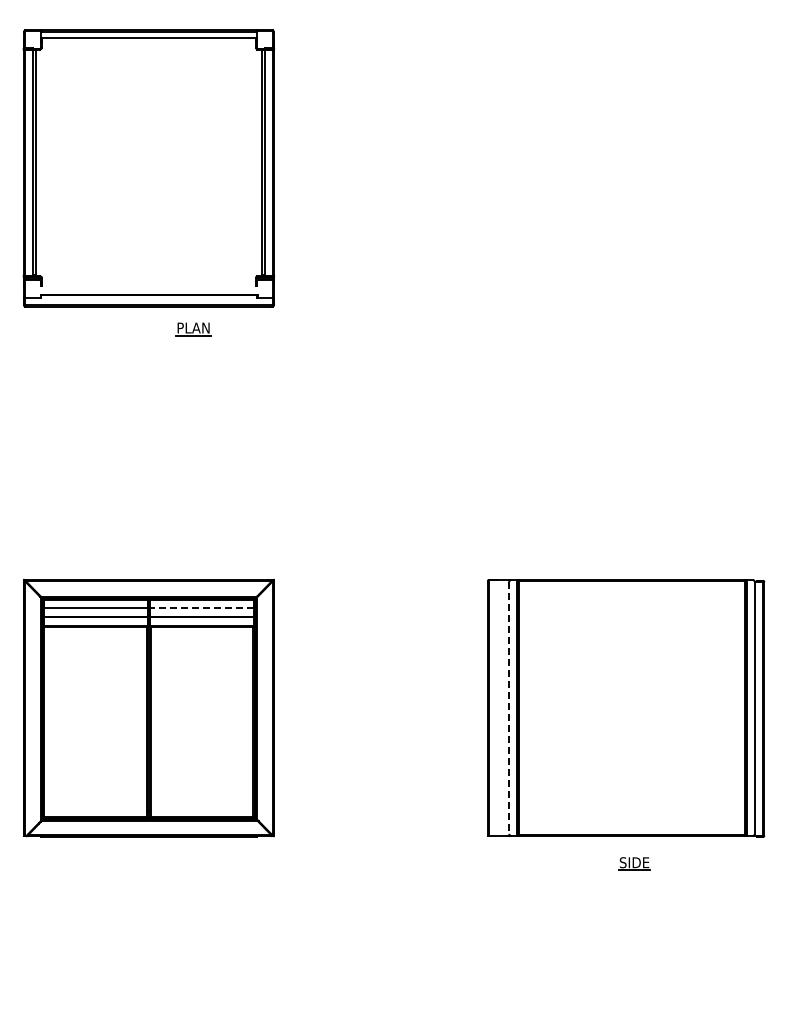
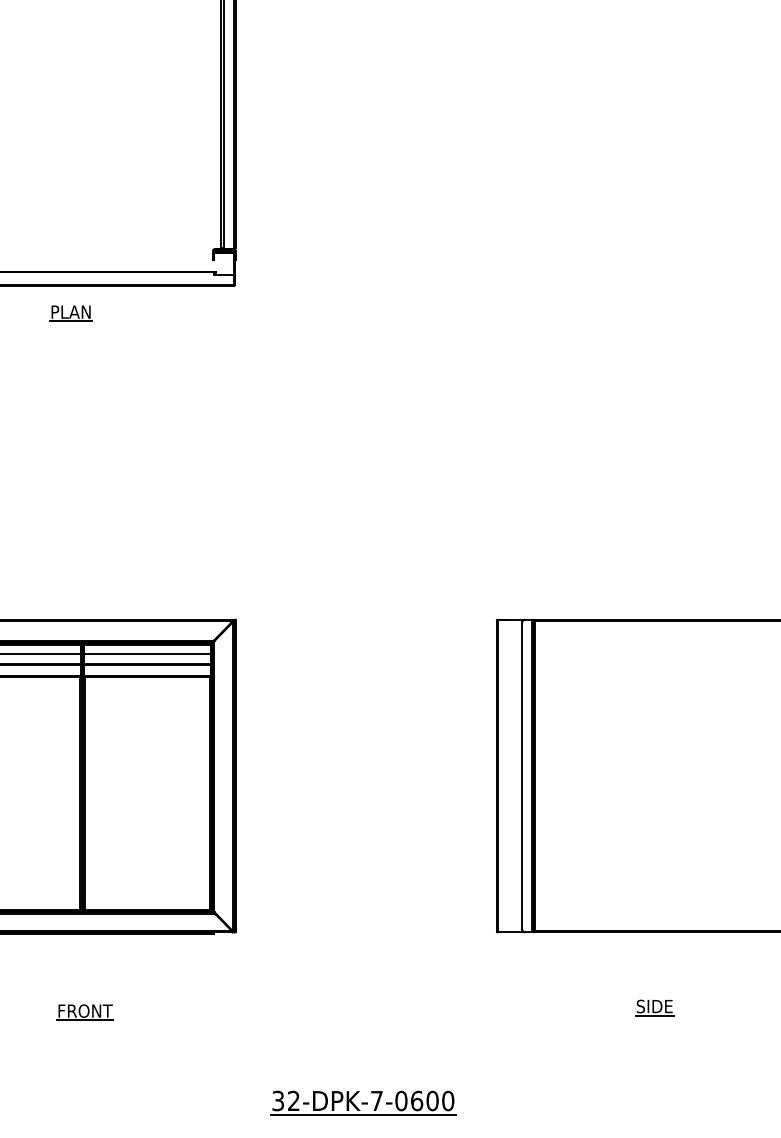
part: (193, 329) -> (70, 313), moved
line: (202, 607) -> (147, 653), dashed -> solid
line: (509, 708) -> (522, 776), dashed -> solid
part: (634, 863) -> (654, 1007), moved
part: (150, 901) -> (84, 1012), added
part: (378, 975) -> (362, 1102), added

